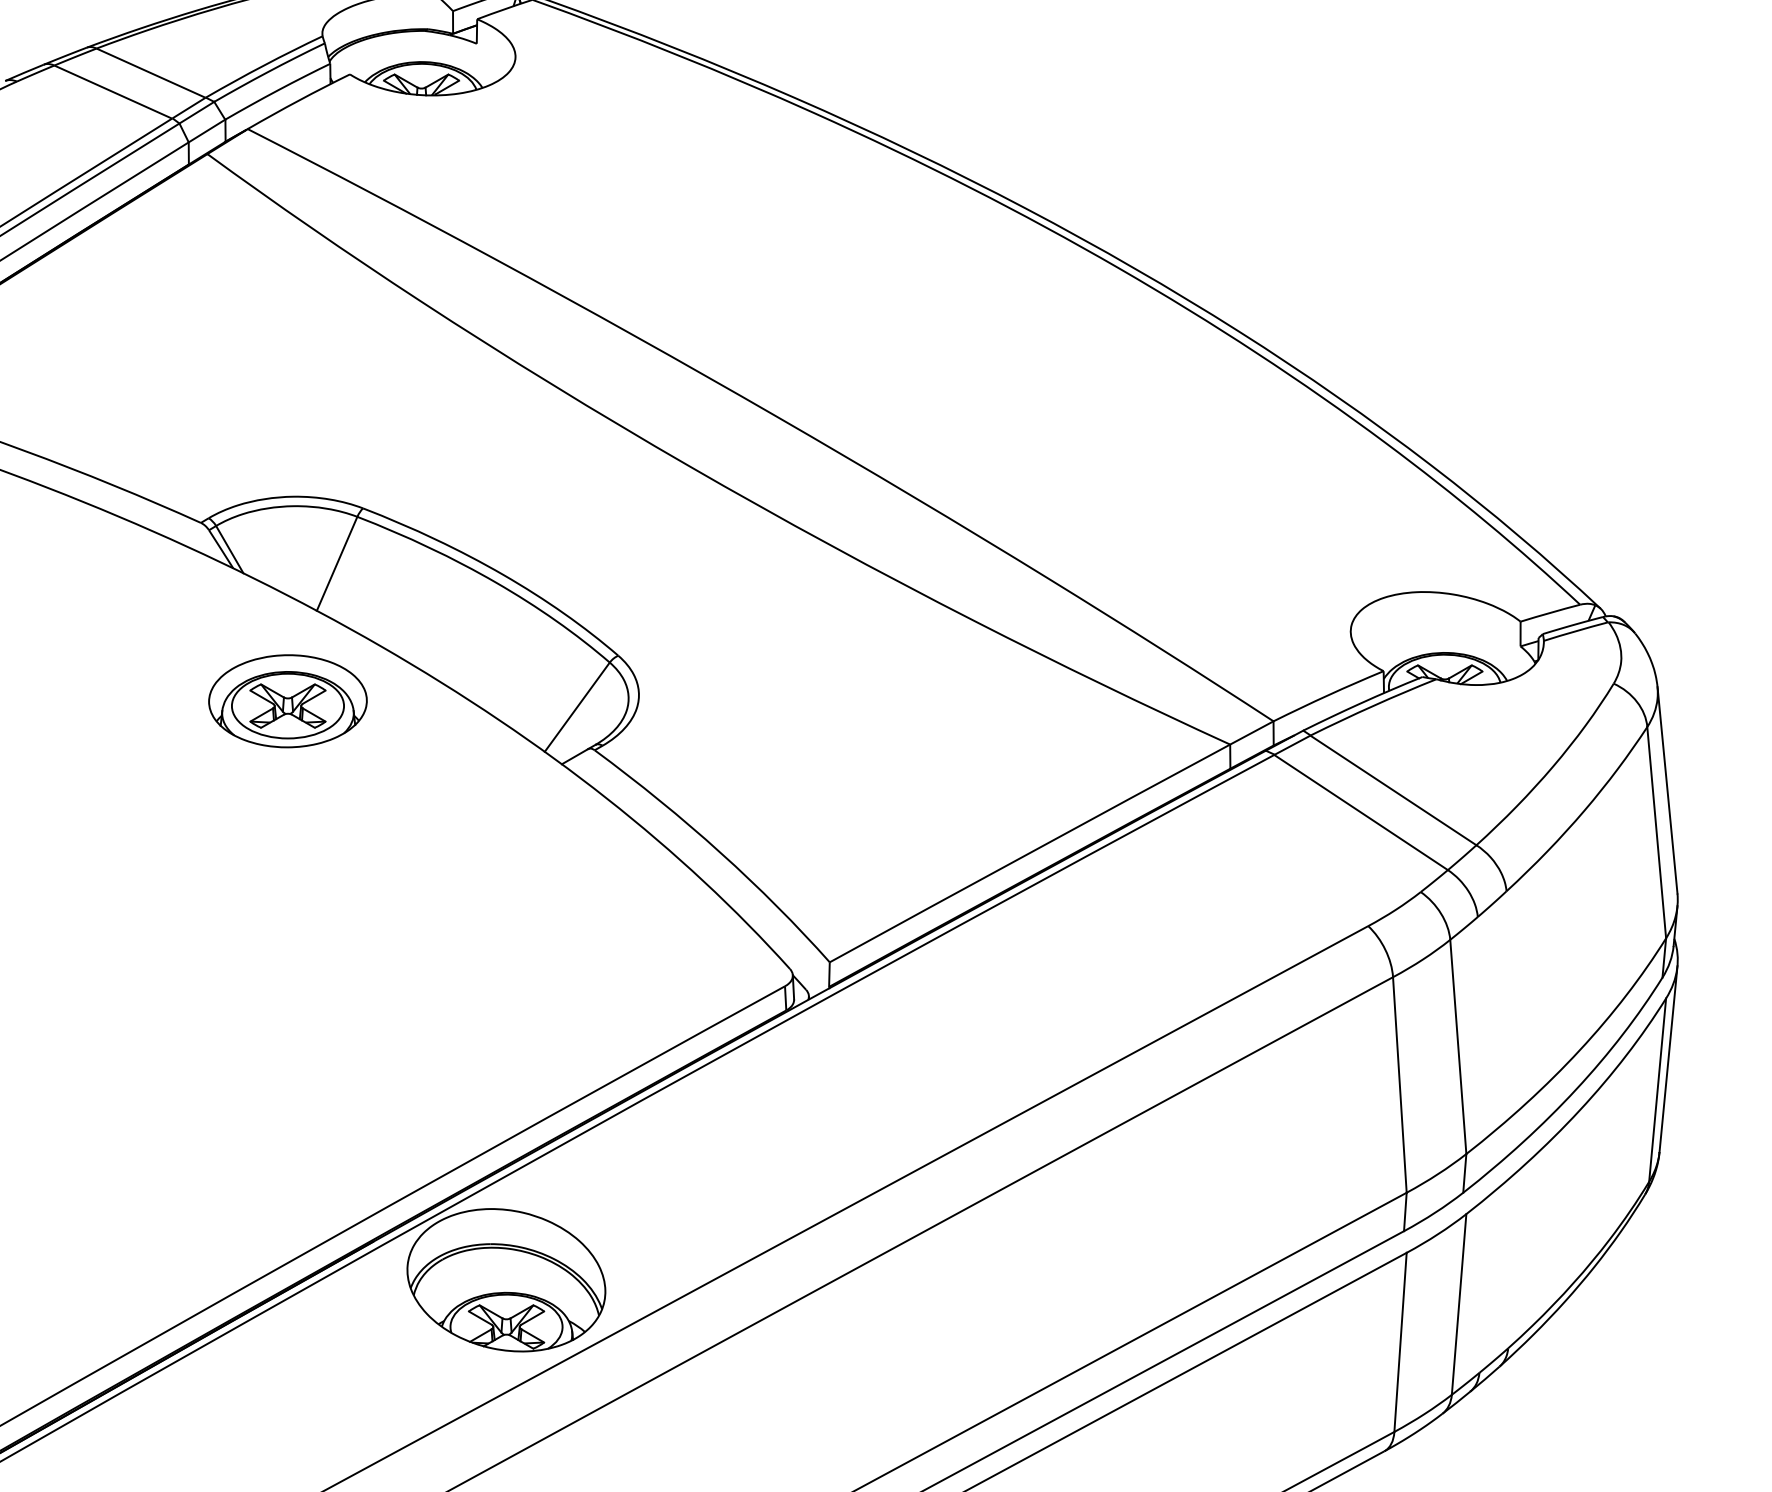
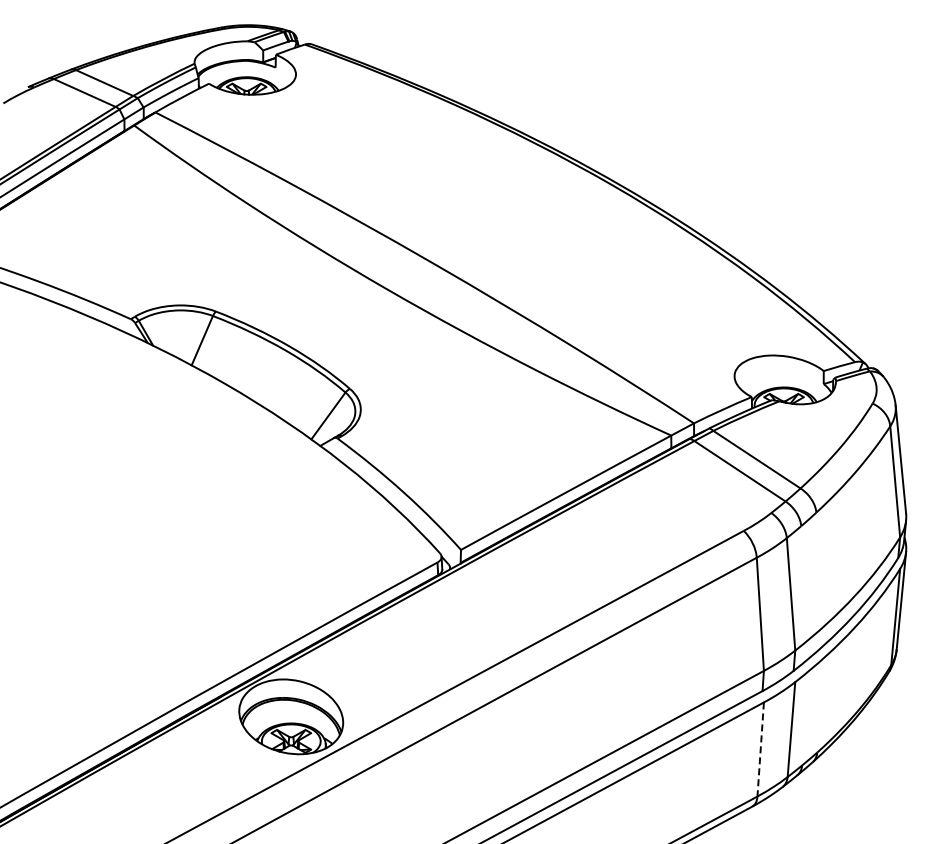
part: (287, 700) -> (176, 412), removed
line: (1400, 1342) -> (760, 749), solid -> dashed

